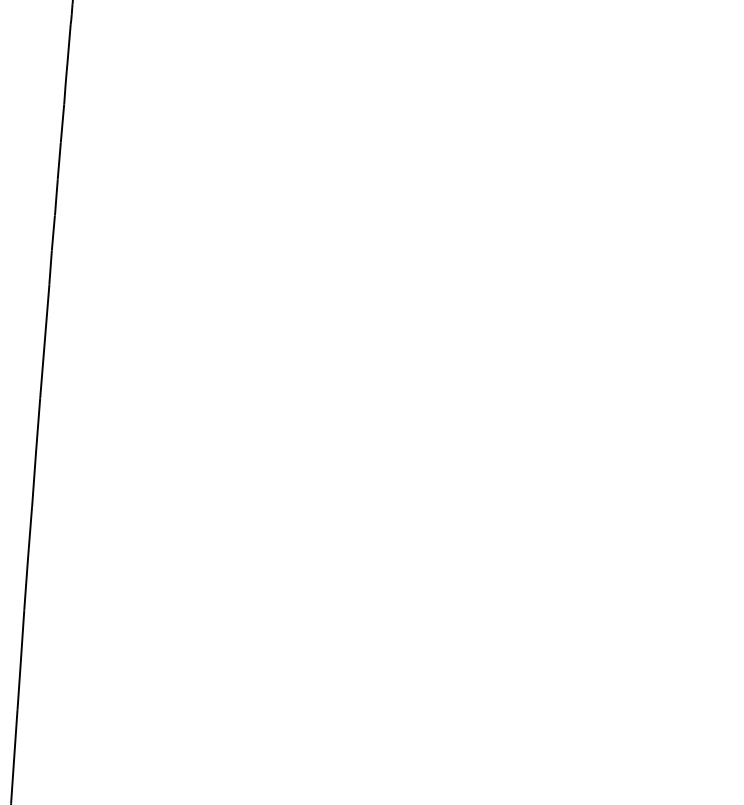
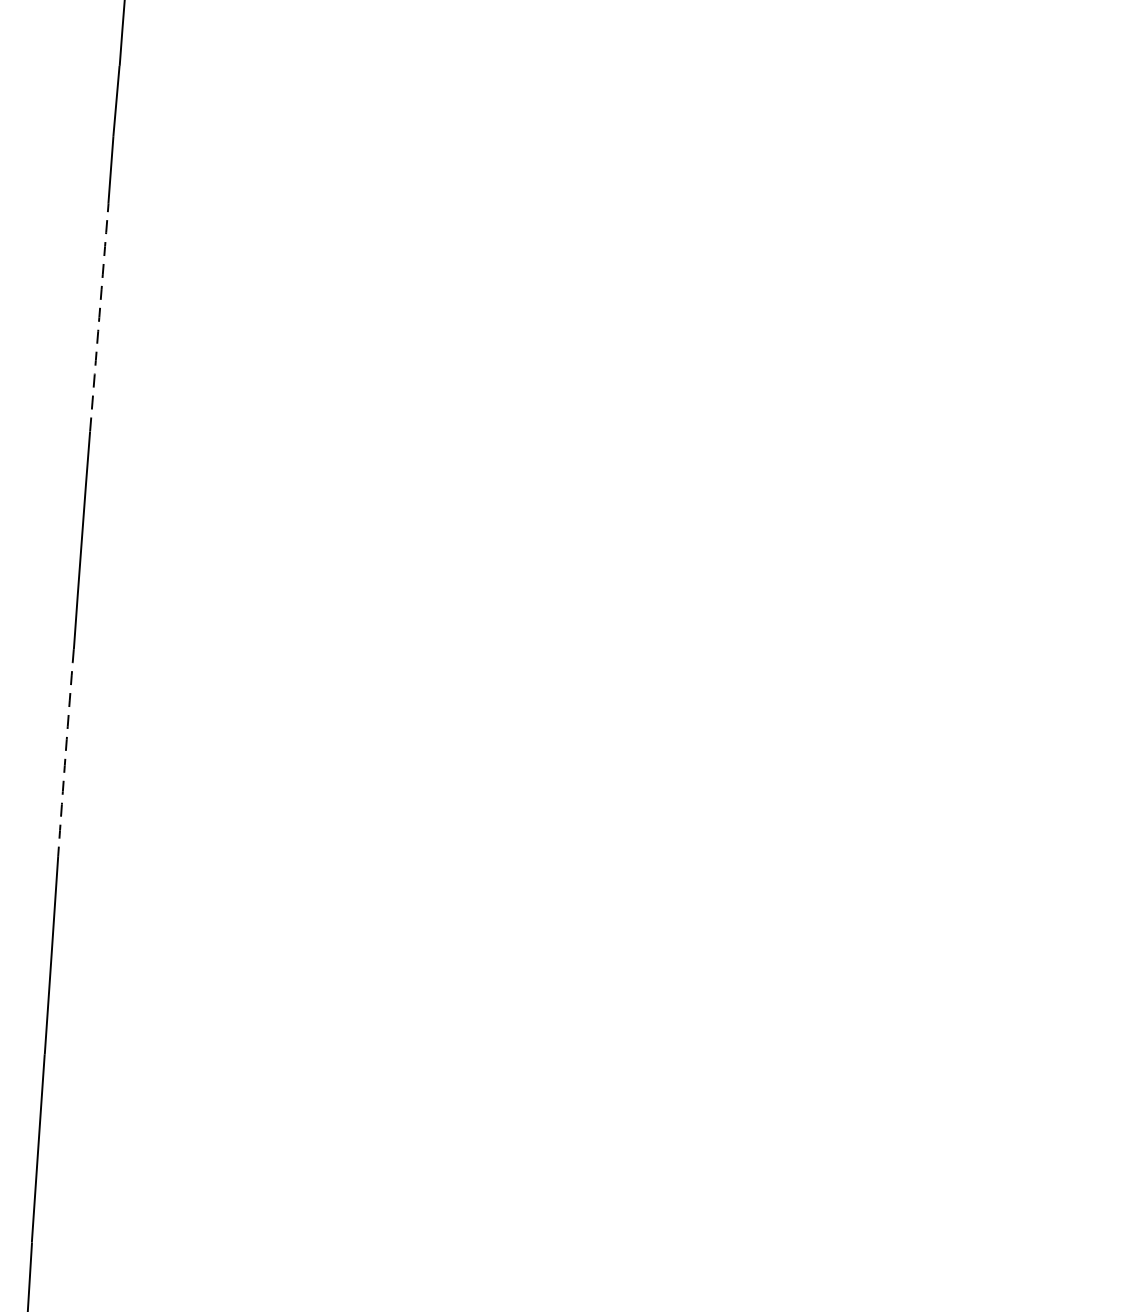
arc: (44, 341) -> (98, 317), solid -> dashed
arc: (28, 558) -> (66, 751), solid -> dashed

